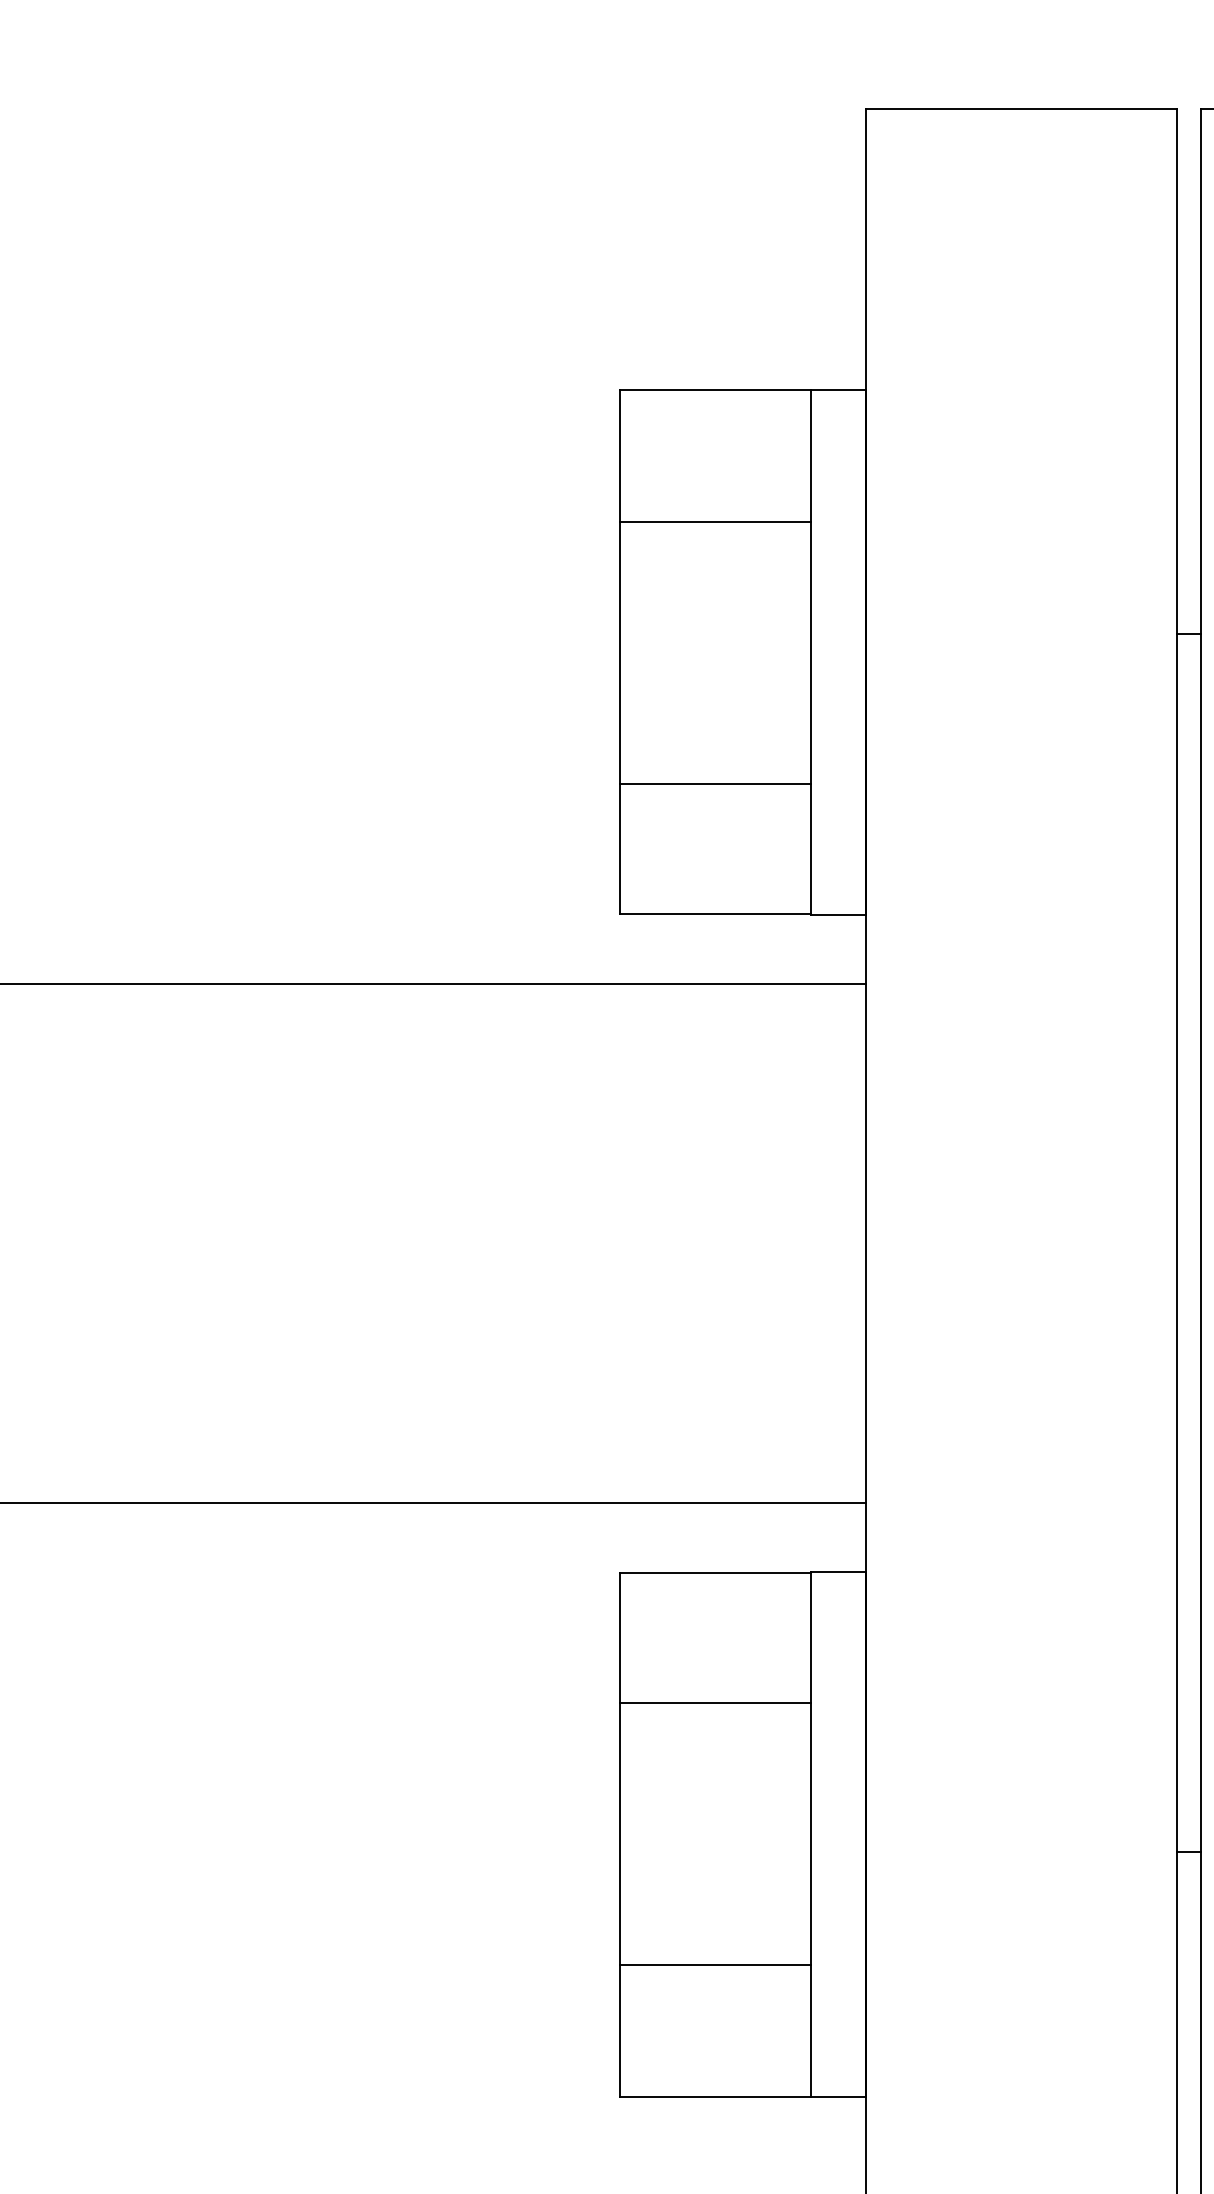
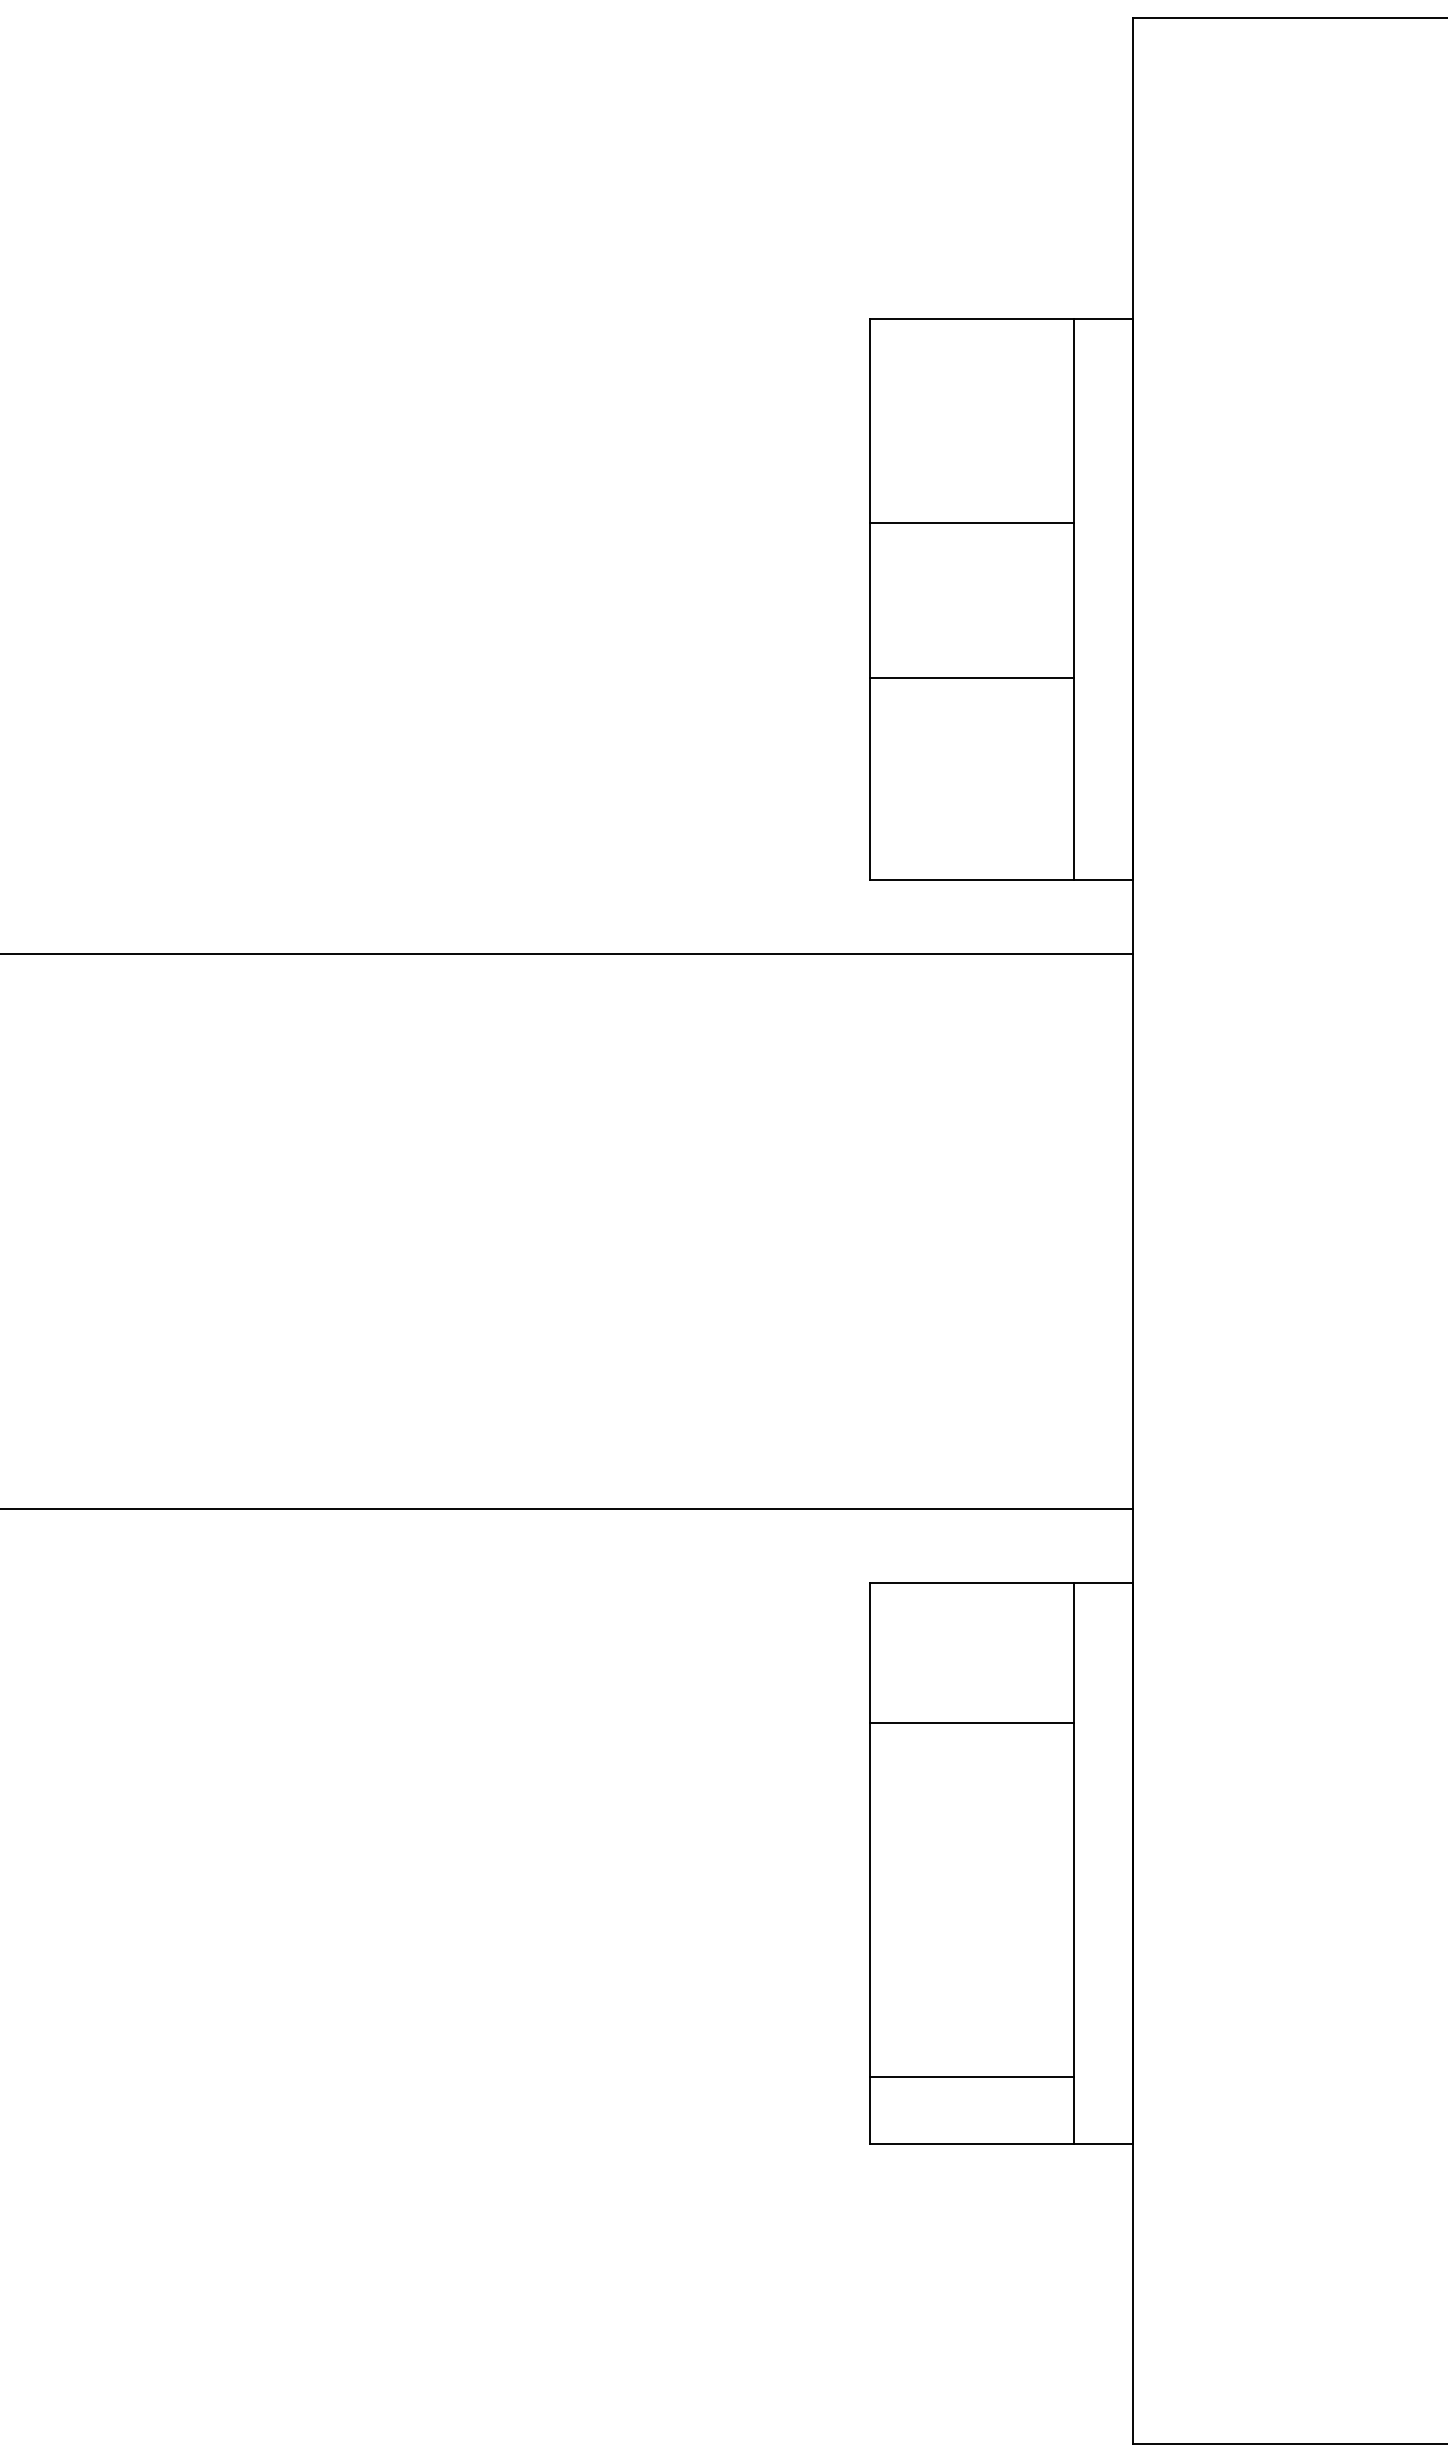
line: (715, 521) -> (971, 523), moved
line: (715, 783) -> (971, 677), moved
line: (715, 1965) -> (971, 2077), moved

